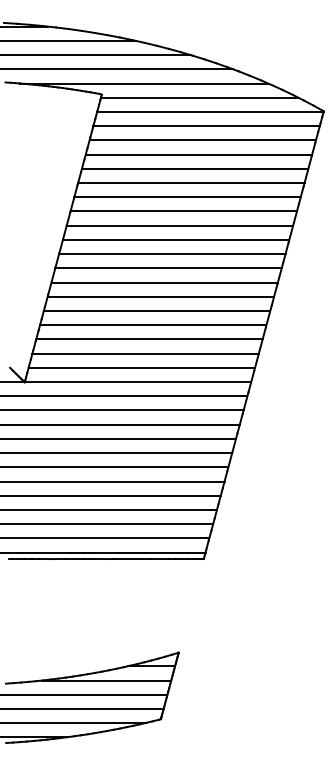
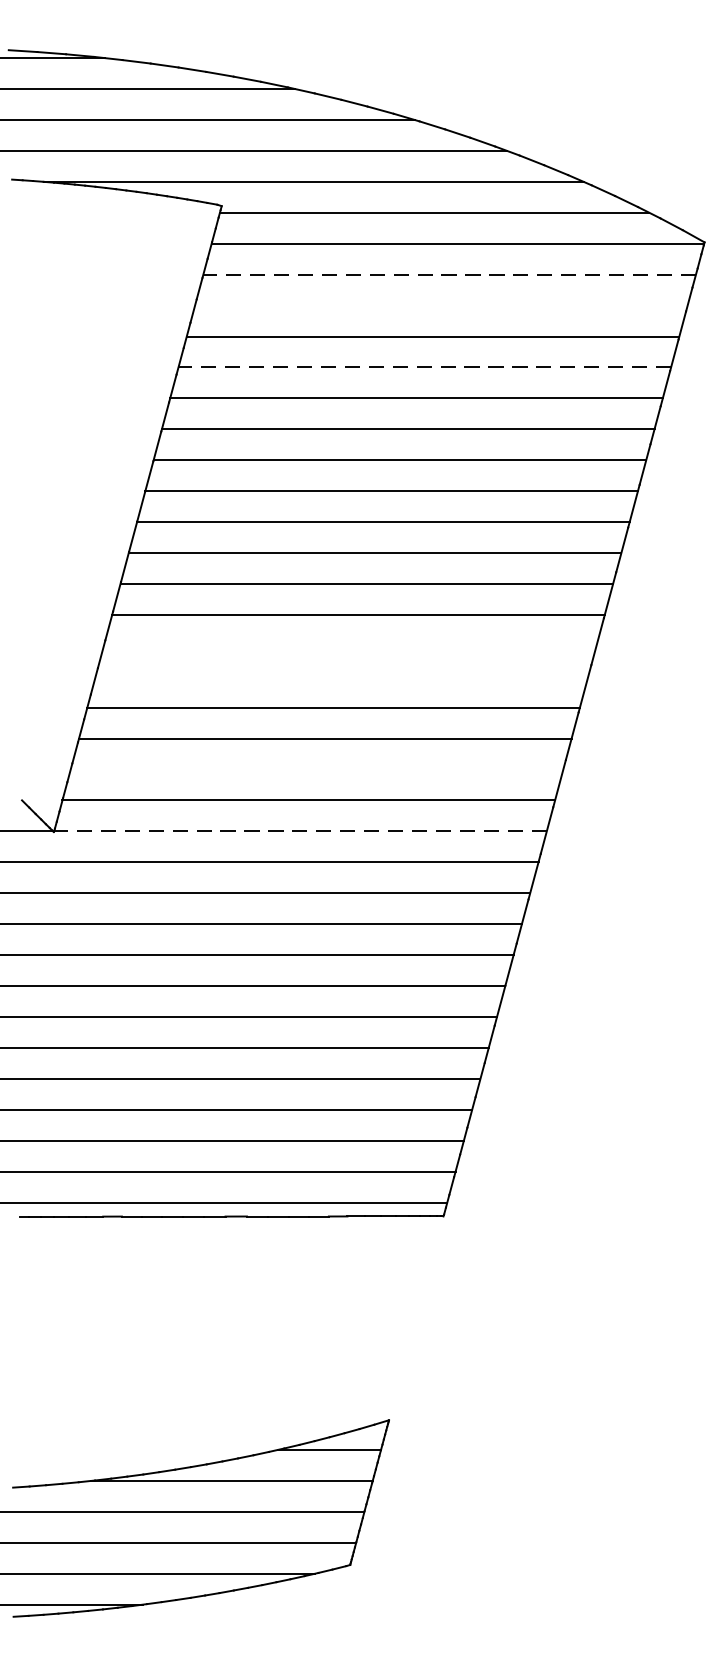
line: (206, 126) -> (449, 275), solid -> dashed
line: (202, 140) -> (440, 305), removed
line: (194, 168) -> (423, 366), solid -> dashed
line: (160, 296) -> (349, 645), removed
line: (156, 310) -> (340, 675), removed
line: (145, 353) -> (316, 769), removed
line: (137, 382) -> (299, 832), solid -> dashed

